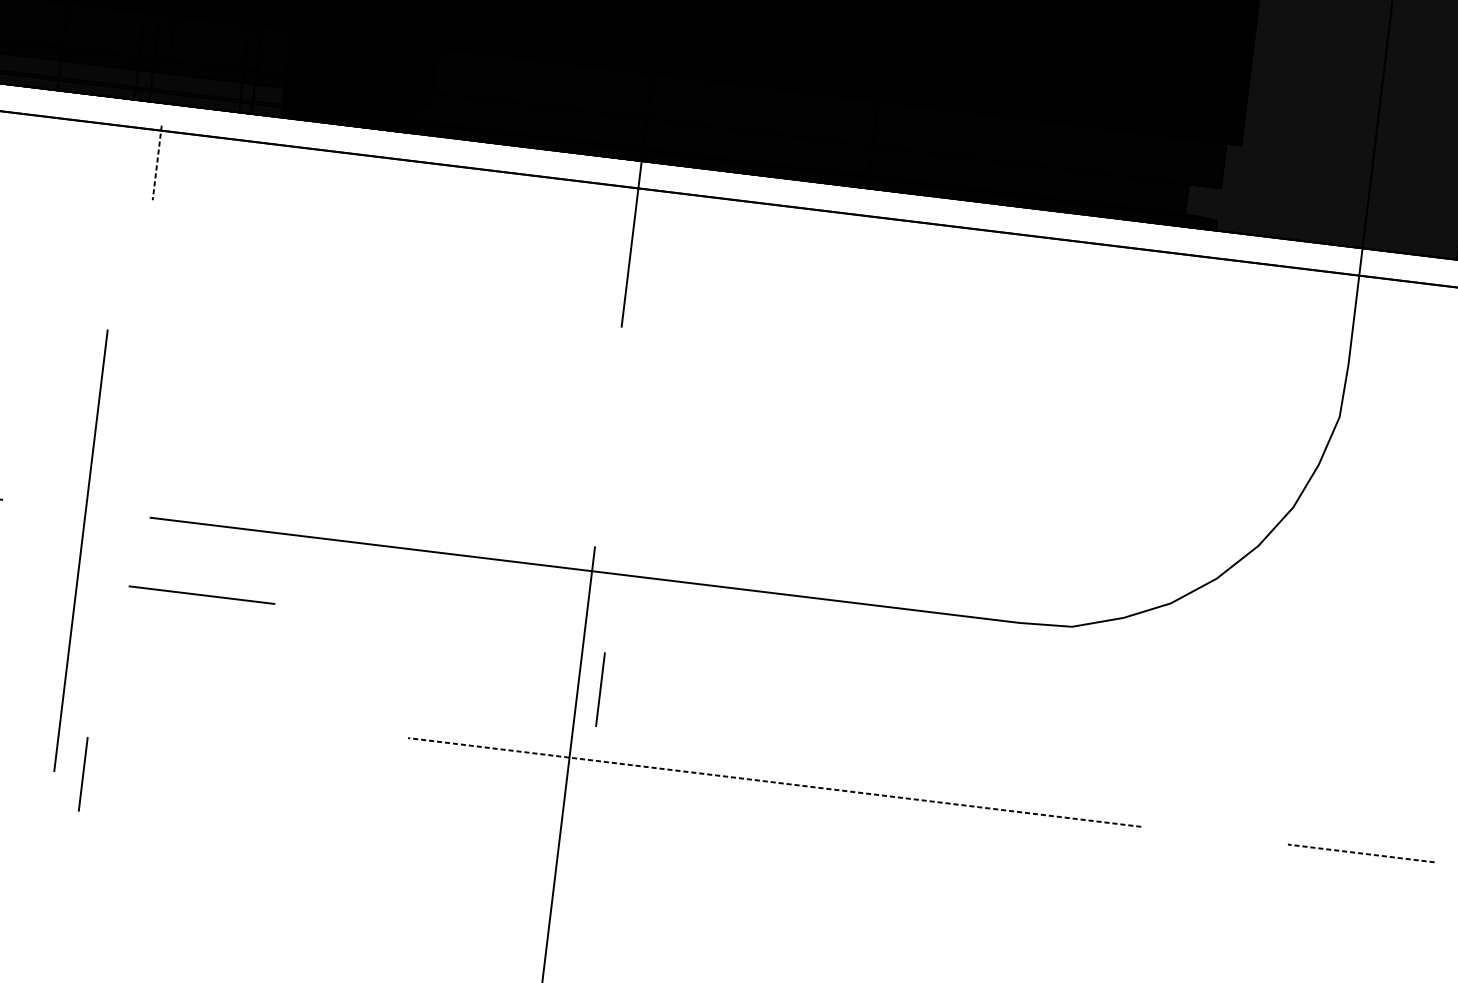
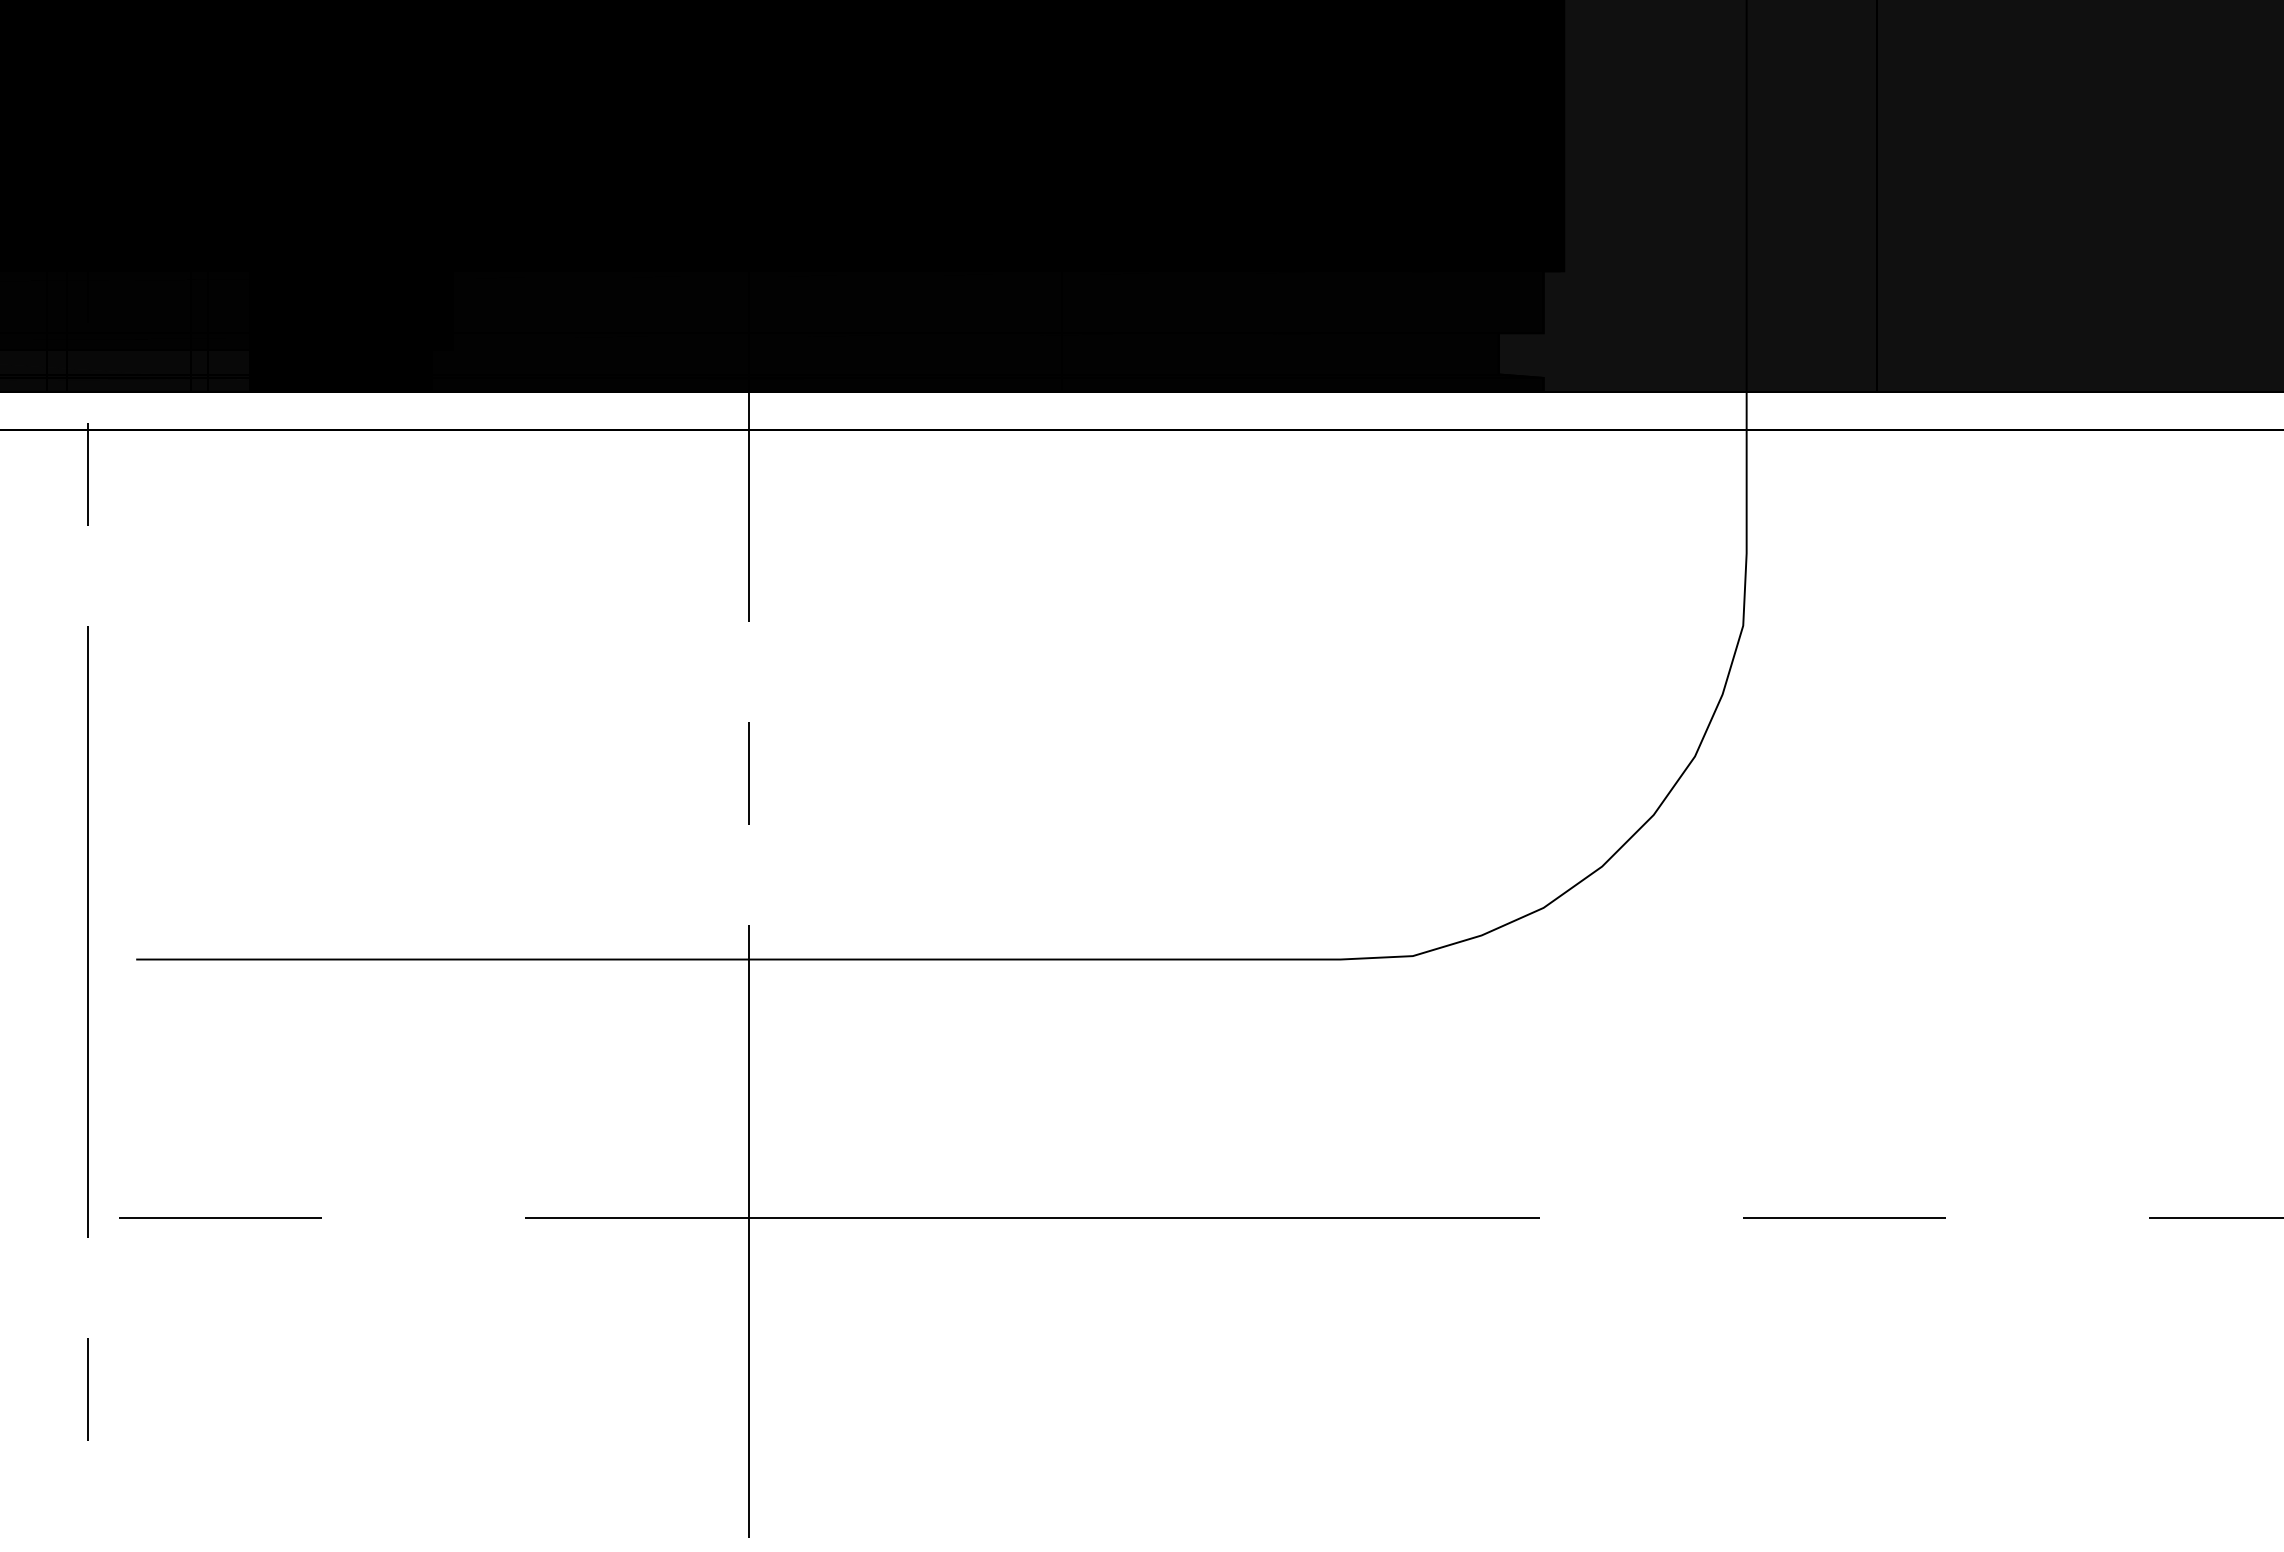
line: (156, 163) -> (87, 474), dashed -> solid
line: (80, 550) -> (87, 931), moved
line: (202, 595) -> (220, 1217), moved
line: (600, 689) -> (748, 773), moved
line: (82, 774) -> (87, 1389), moved
line: (774, 782) -> (1032, 1217), dashed -> solid
line: (1361, 853) -> (1844, 1217), dashed -> solid

